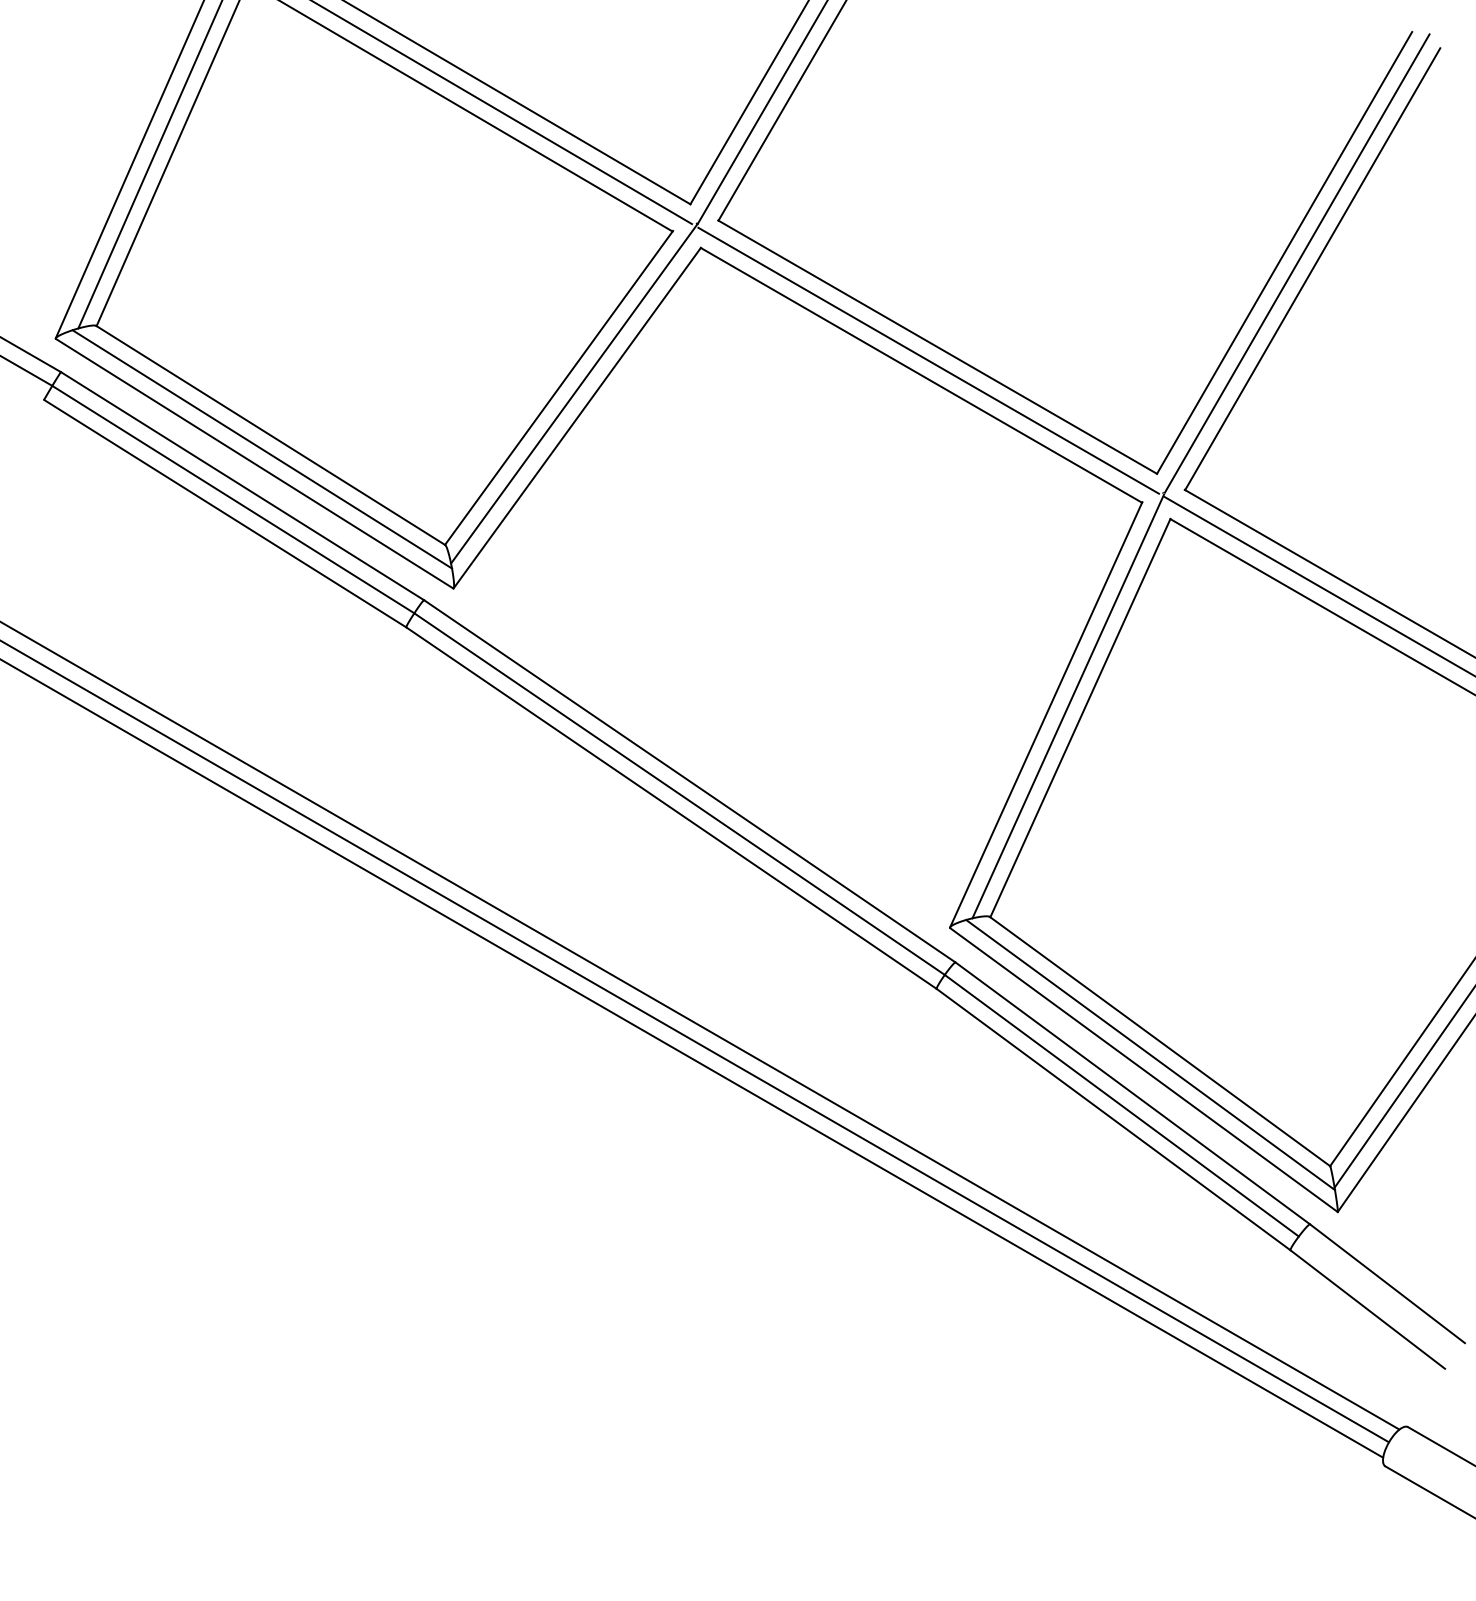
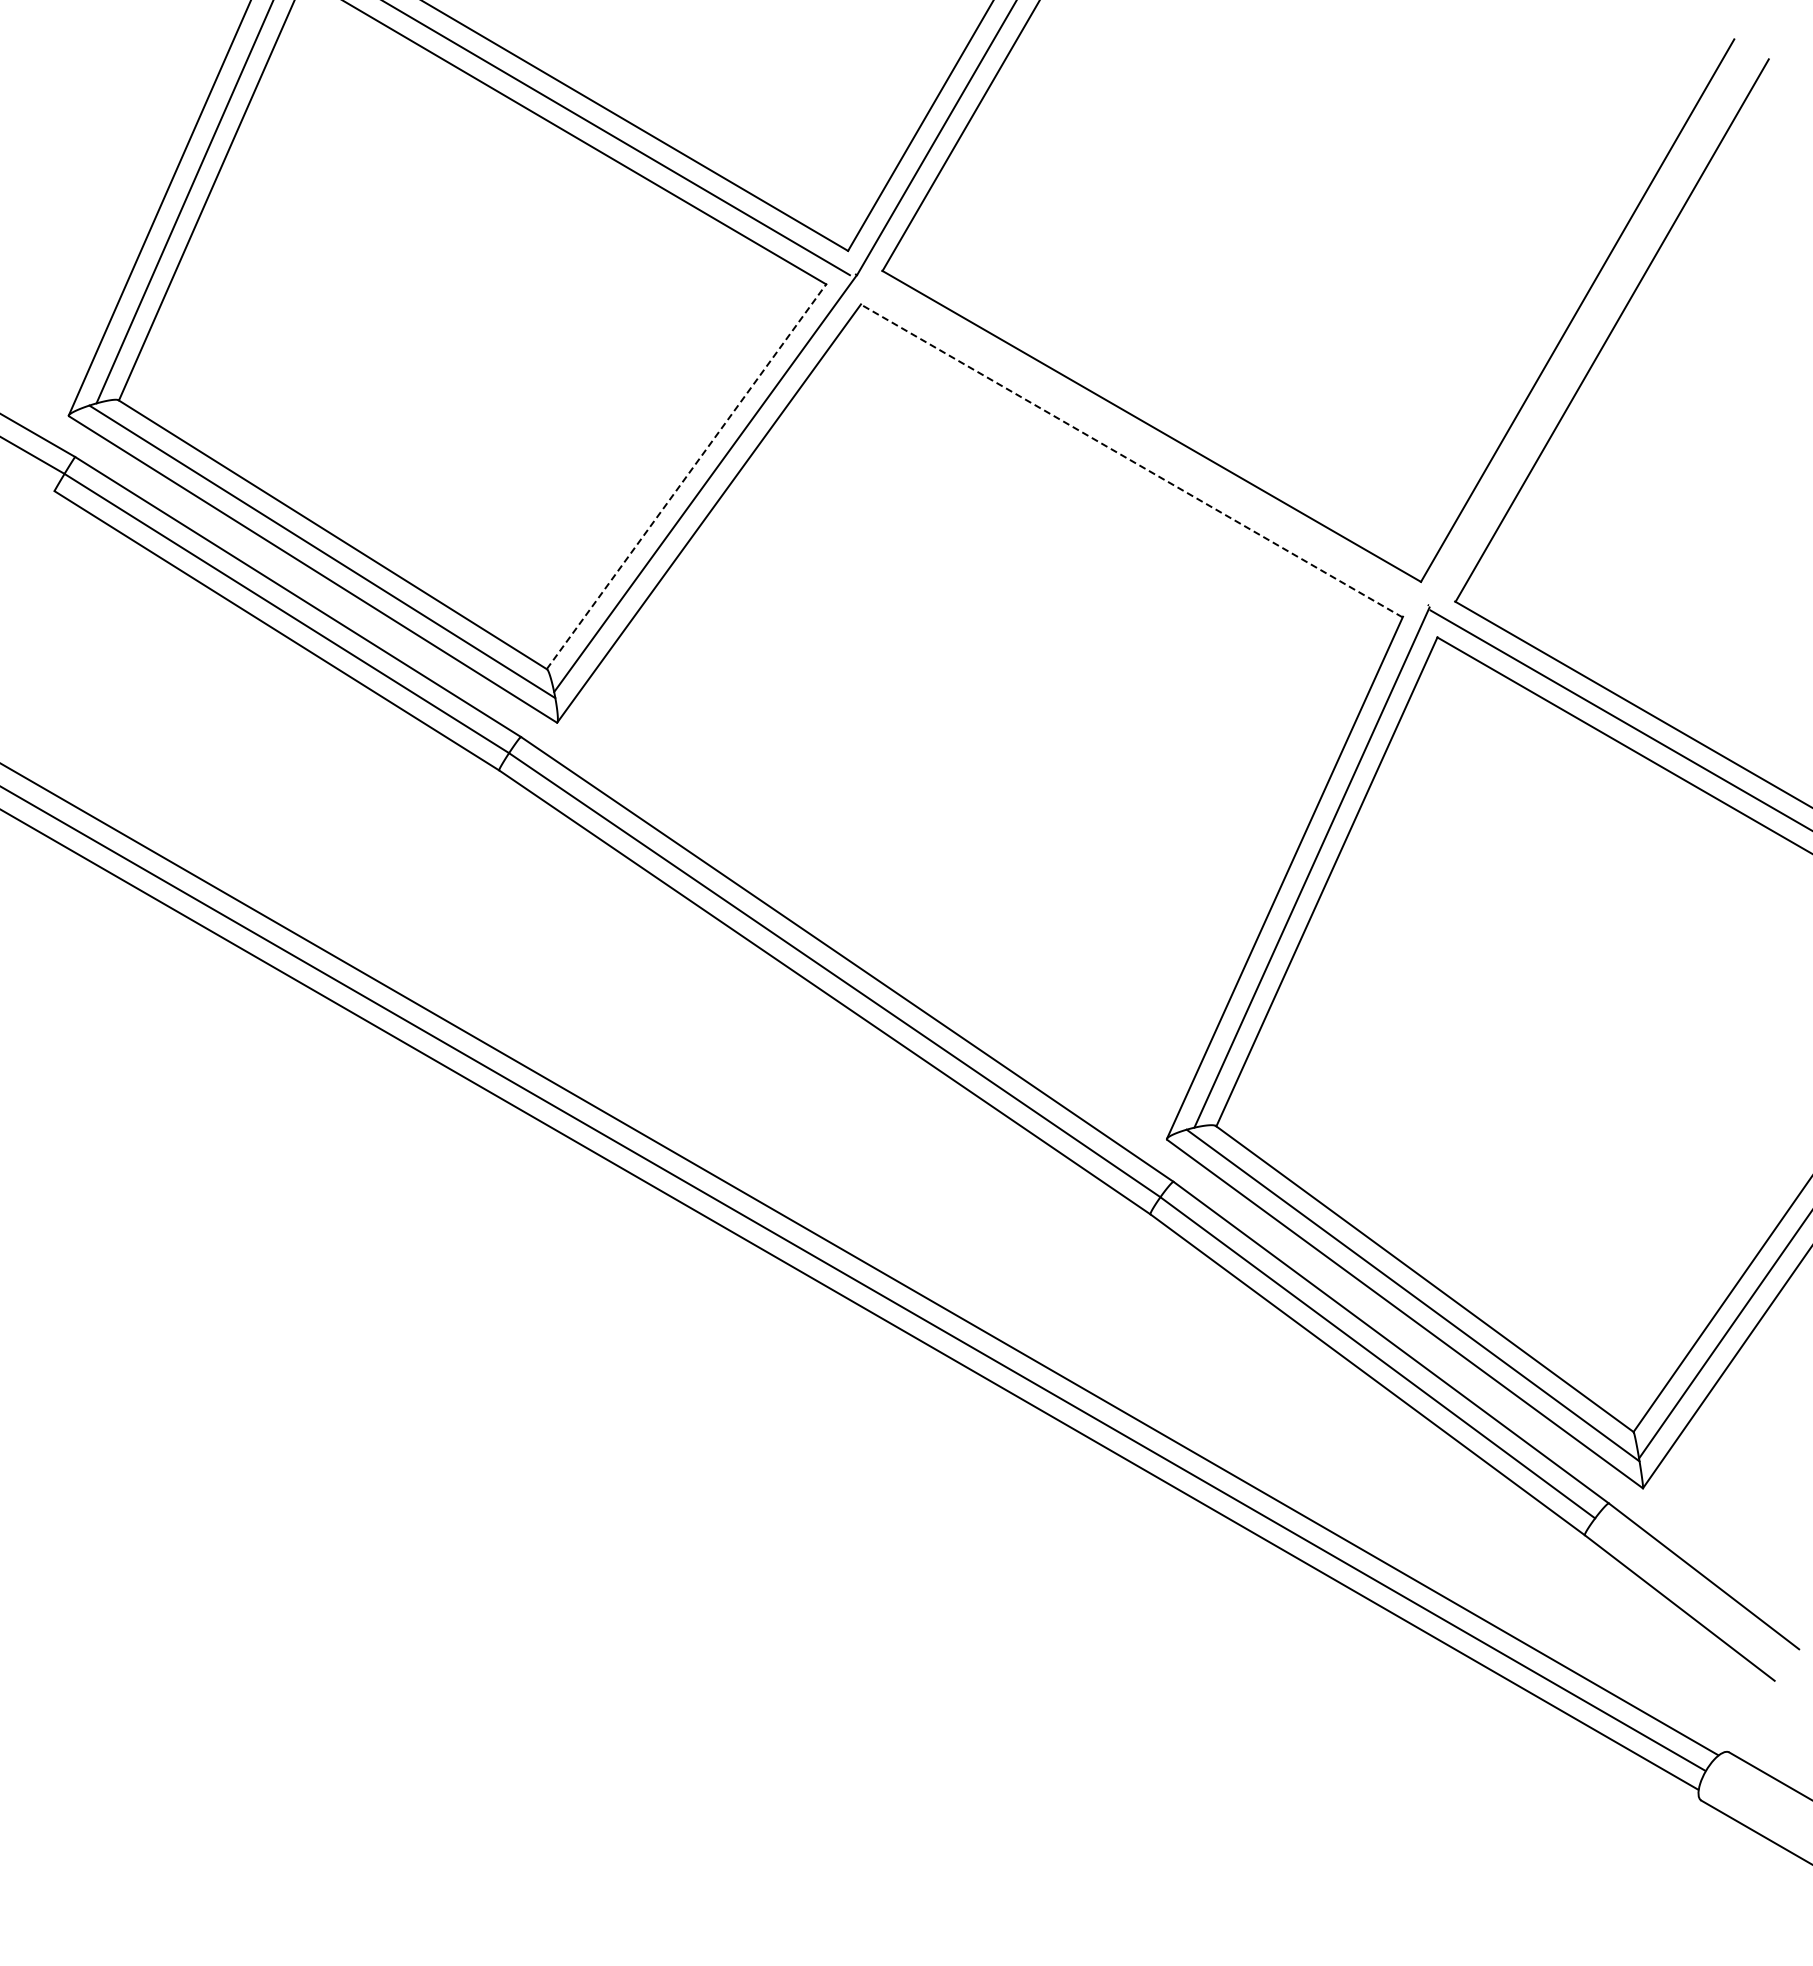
line: (1296, 263) -> (1592, 323), removed
line: (928, 360) -> (1140, 442), removed
line: (921, 374) -> (1131, 460), solid -> dashed
line: (559, 387) -> (687, 475), solid -> dashed

